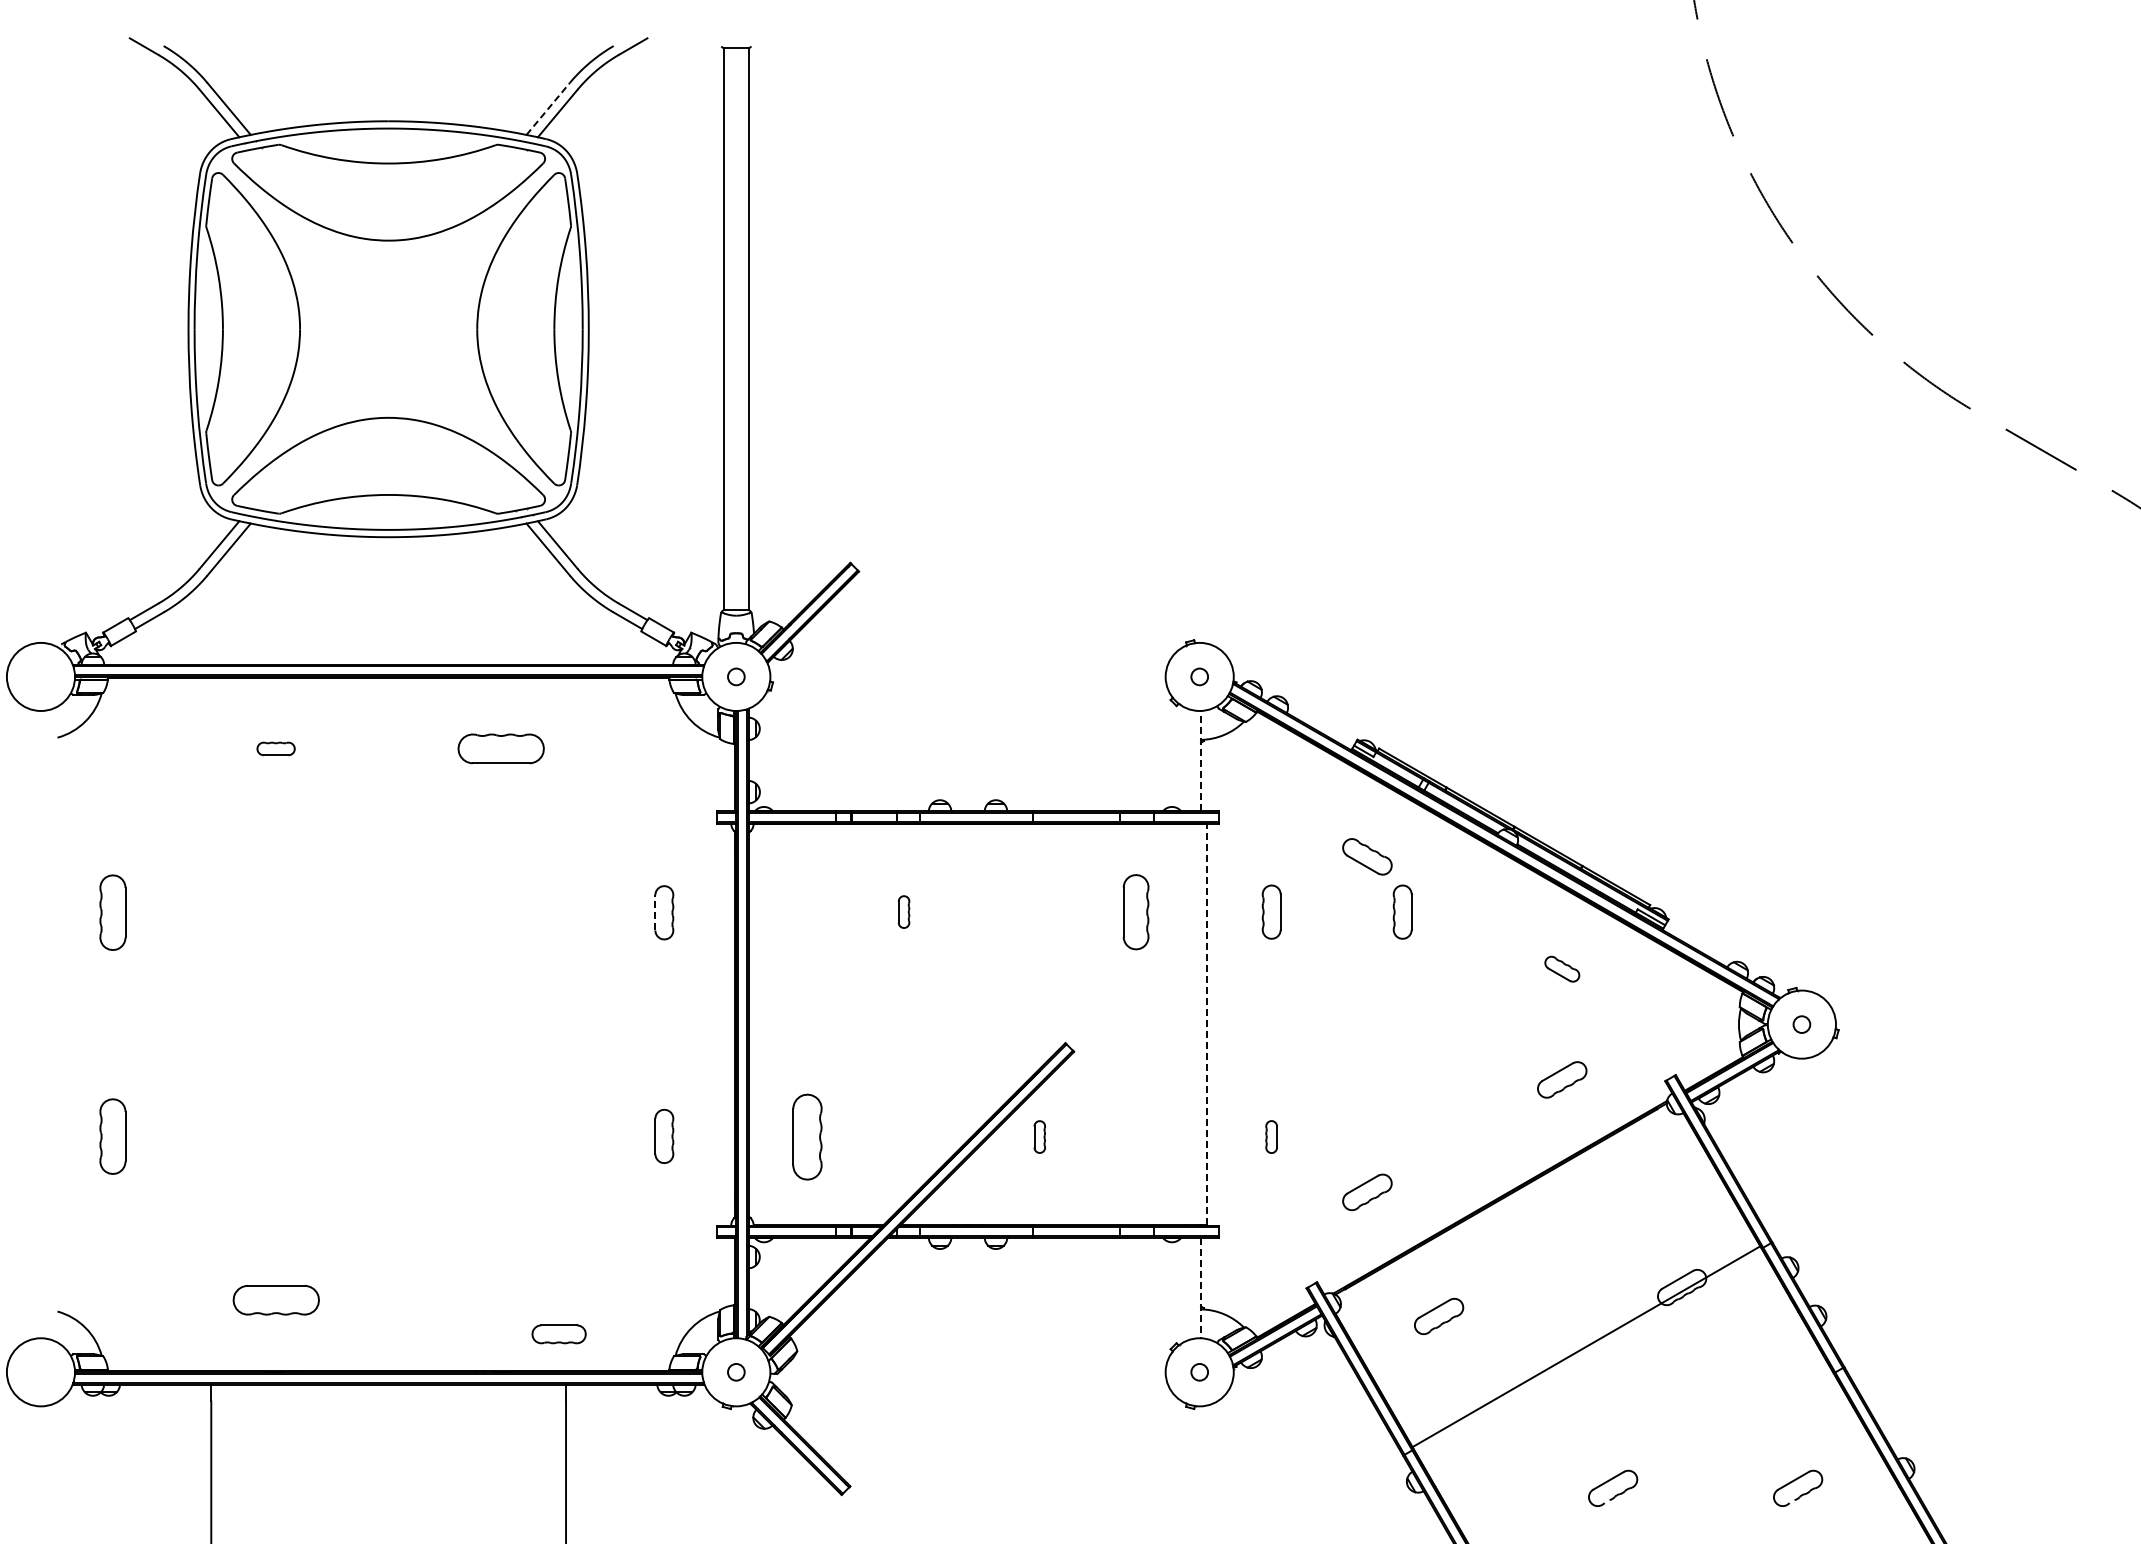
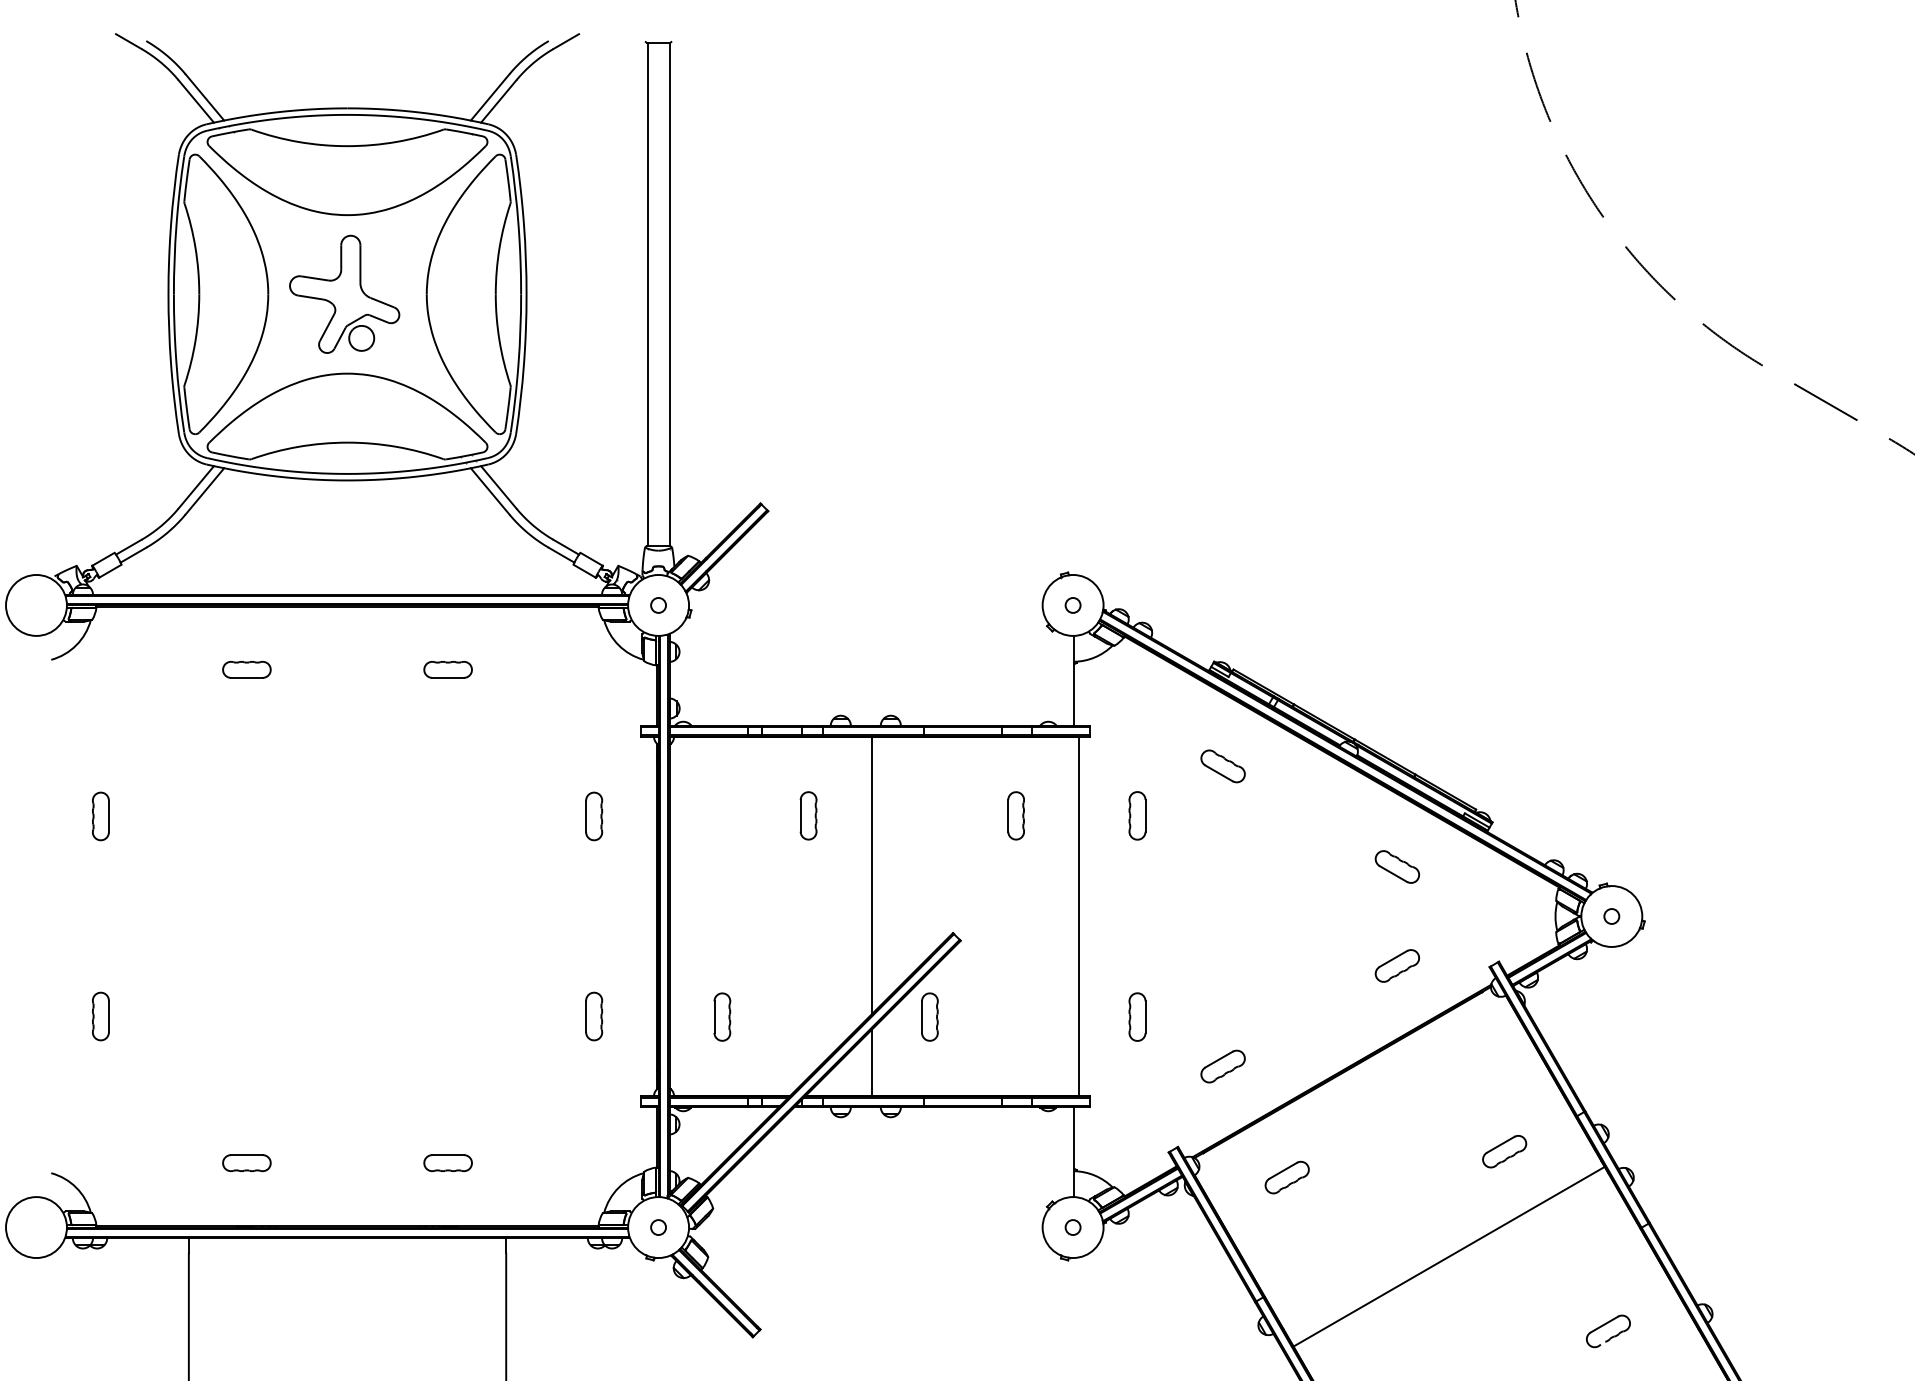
line: (548, 109) -> (490, 97), dashed -> solid
part: (385, 328) -> (344, 293), added
part: (275, 748) -> (246, 669), size x1.43
part: (500, 748) -> (447, 669), size x0.62
line: (1201, 760) -> (1074, 680), dashed -> solid
part: (903, 911) -> (808, 815), size x1.67
part: (1135, 911) -> (1015, 815), size x0.71
part: (1402, 911) -> (1254, 815), removed
part: (112, 912) -> (100, 816), size x0.71
line: (655, 912) -> (586, 816), dashed -> solid
part: (1562, 968) -> (1397, 866), size x1.43
line: (974, 978) -> (871, 875), added
line: (1206, 1024) -> (1079, 916), dashed -> solid
part: (112, 1135) -> (100, 1015), size x0.71
part: (807, 1136) -> (722, 1016), size x0.62
part: (1039, 1136) -> (929, 1016), size x1.67
part: (1271, 1136) -> (1137, 1016), size x1.67
line: (974, 1188) -> (871, 1063), added
line: (1201, 1288) -> (1074, 1152), dashed -> solid
part: (275, 1300) -> (246, 1163), size x0.62
part: (558, 1334) -> (447, 1163), moved
line: (1586, 1346) -> (1449, 1256), moved
part: (1609, 1481) -> (1439, 1325), removed

